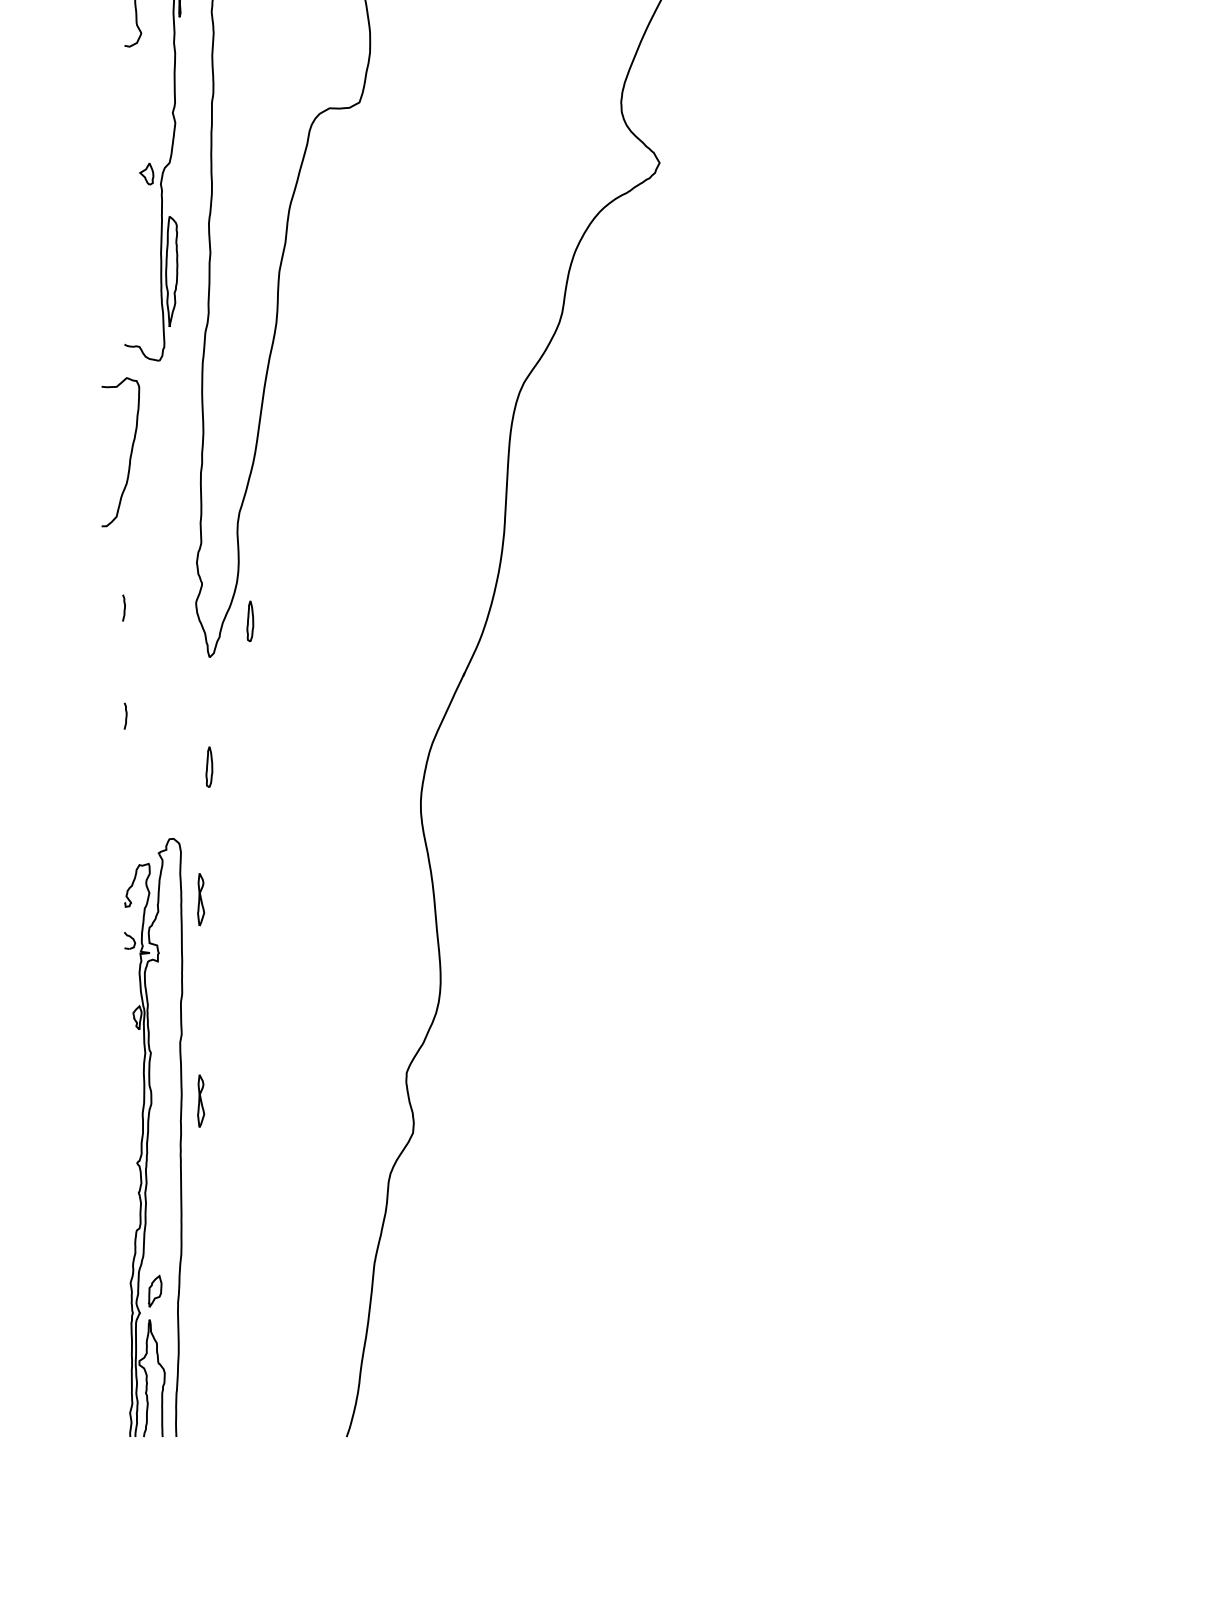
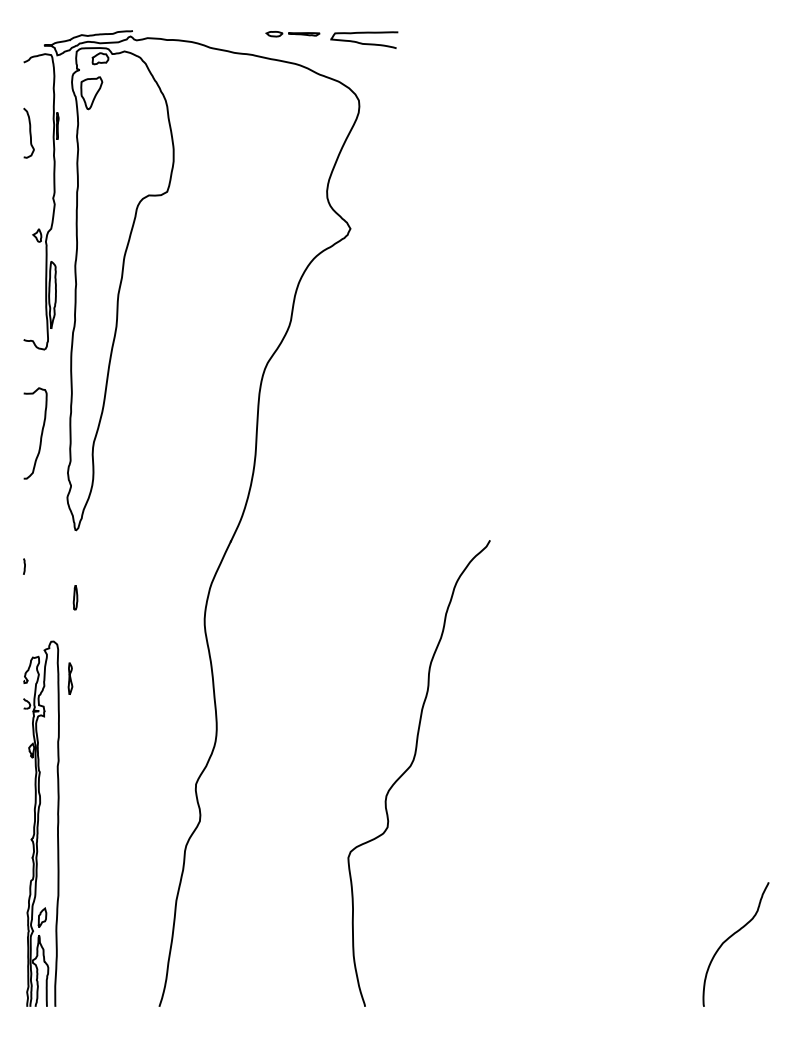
curve: (129, 455) -> (40, 435), moved
line: (124, 607) -> (23, 500), removed
part: (250, 620) -> (100, 508), removed
curve: (759, 1043) -> (411, 766), added
part: (201, 1100) -> (70, 801), removed

